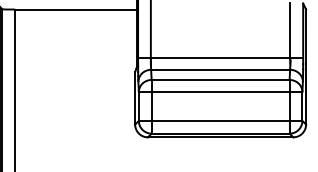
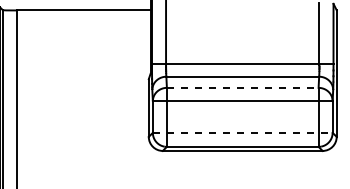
line: (220, 79) -> (242, 87), solid -> dashed
line: (220, 120) -> (242, 132), solid -> dashed

